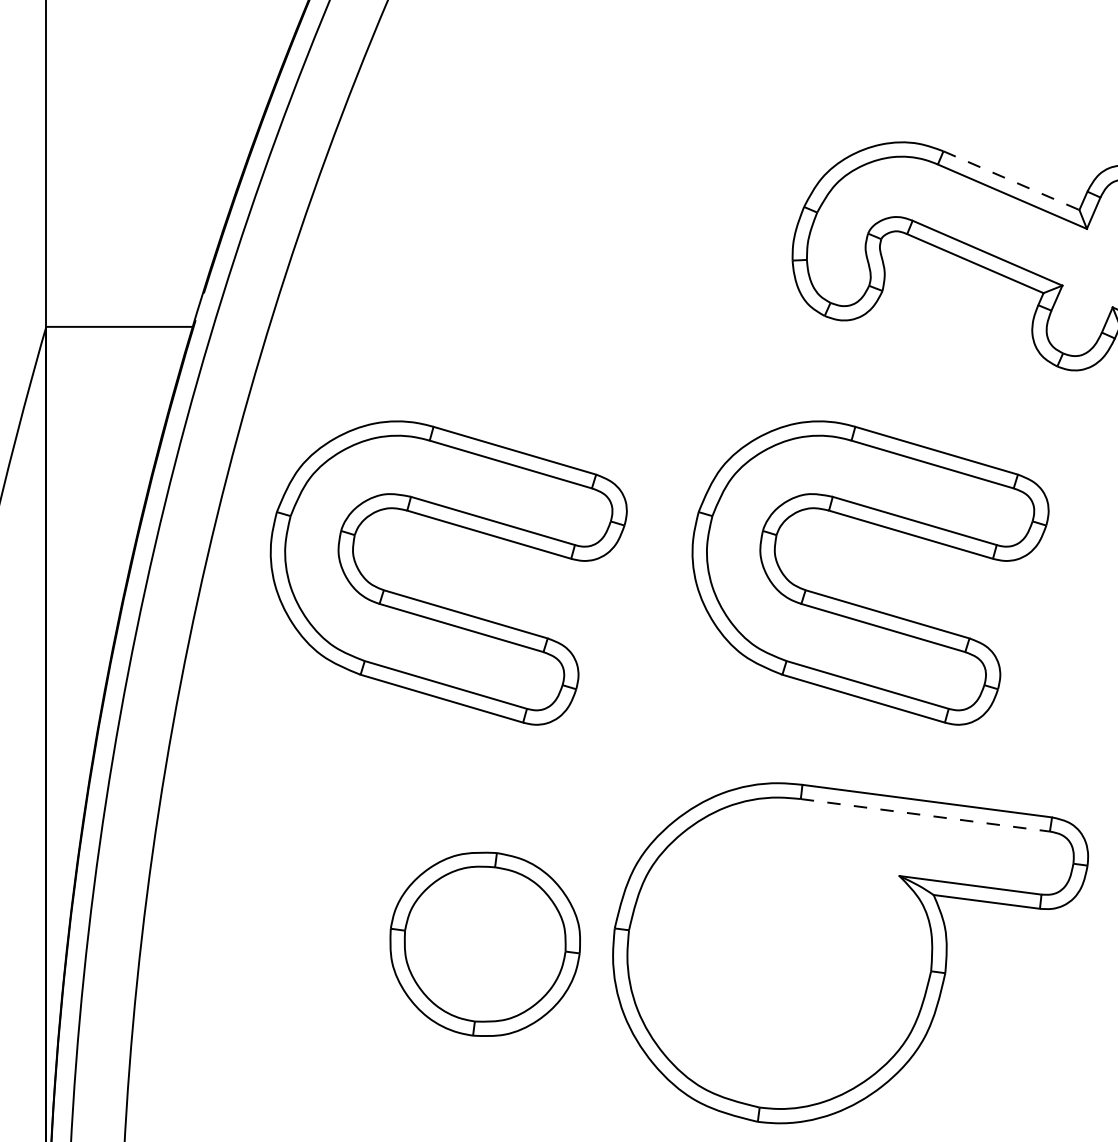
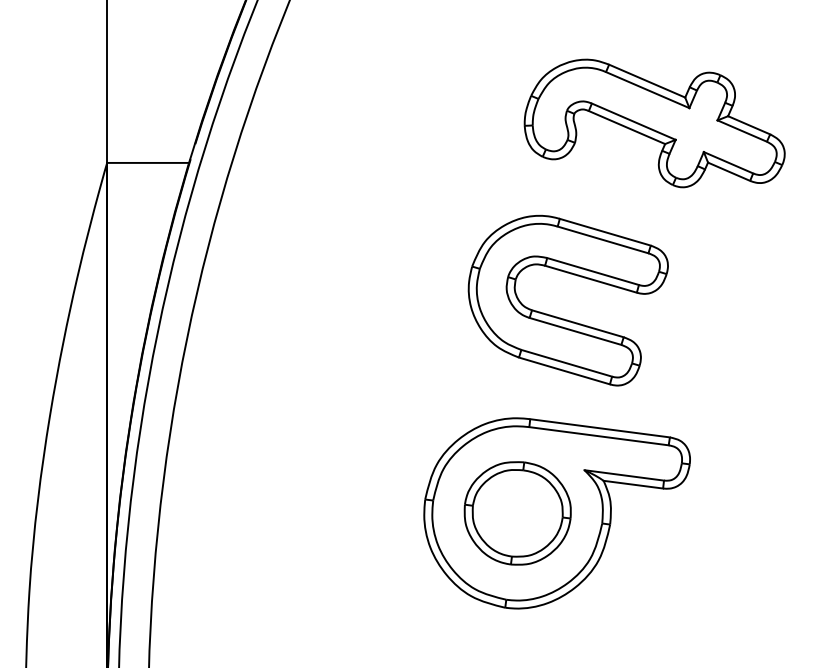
line: (1012, 181) -> (647, 81), dashed -> solid
part: (441, 604) -> (328, 318), removed
line: (926, 815) -> (599, 436), dashed -> solid
part: (484, 944) -> (517, 513), moved

